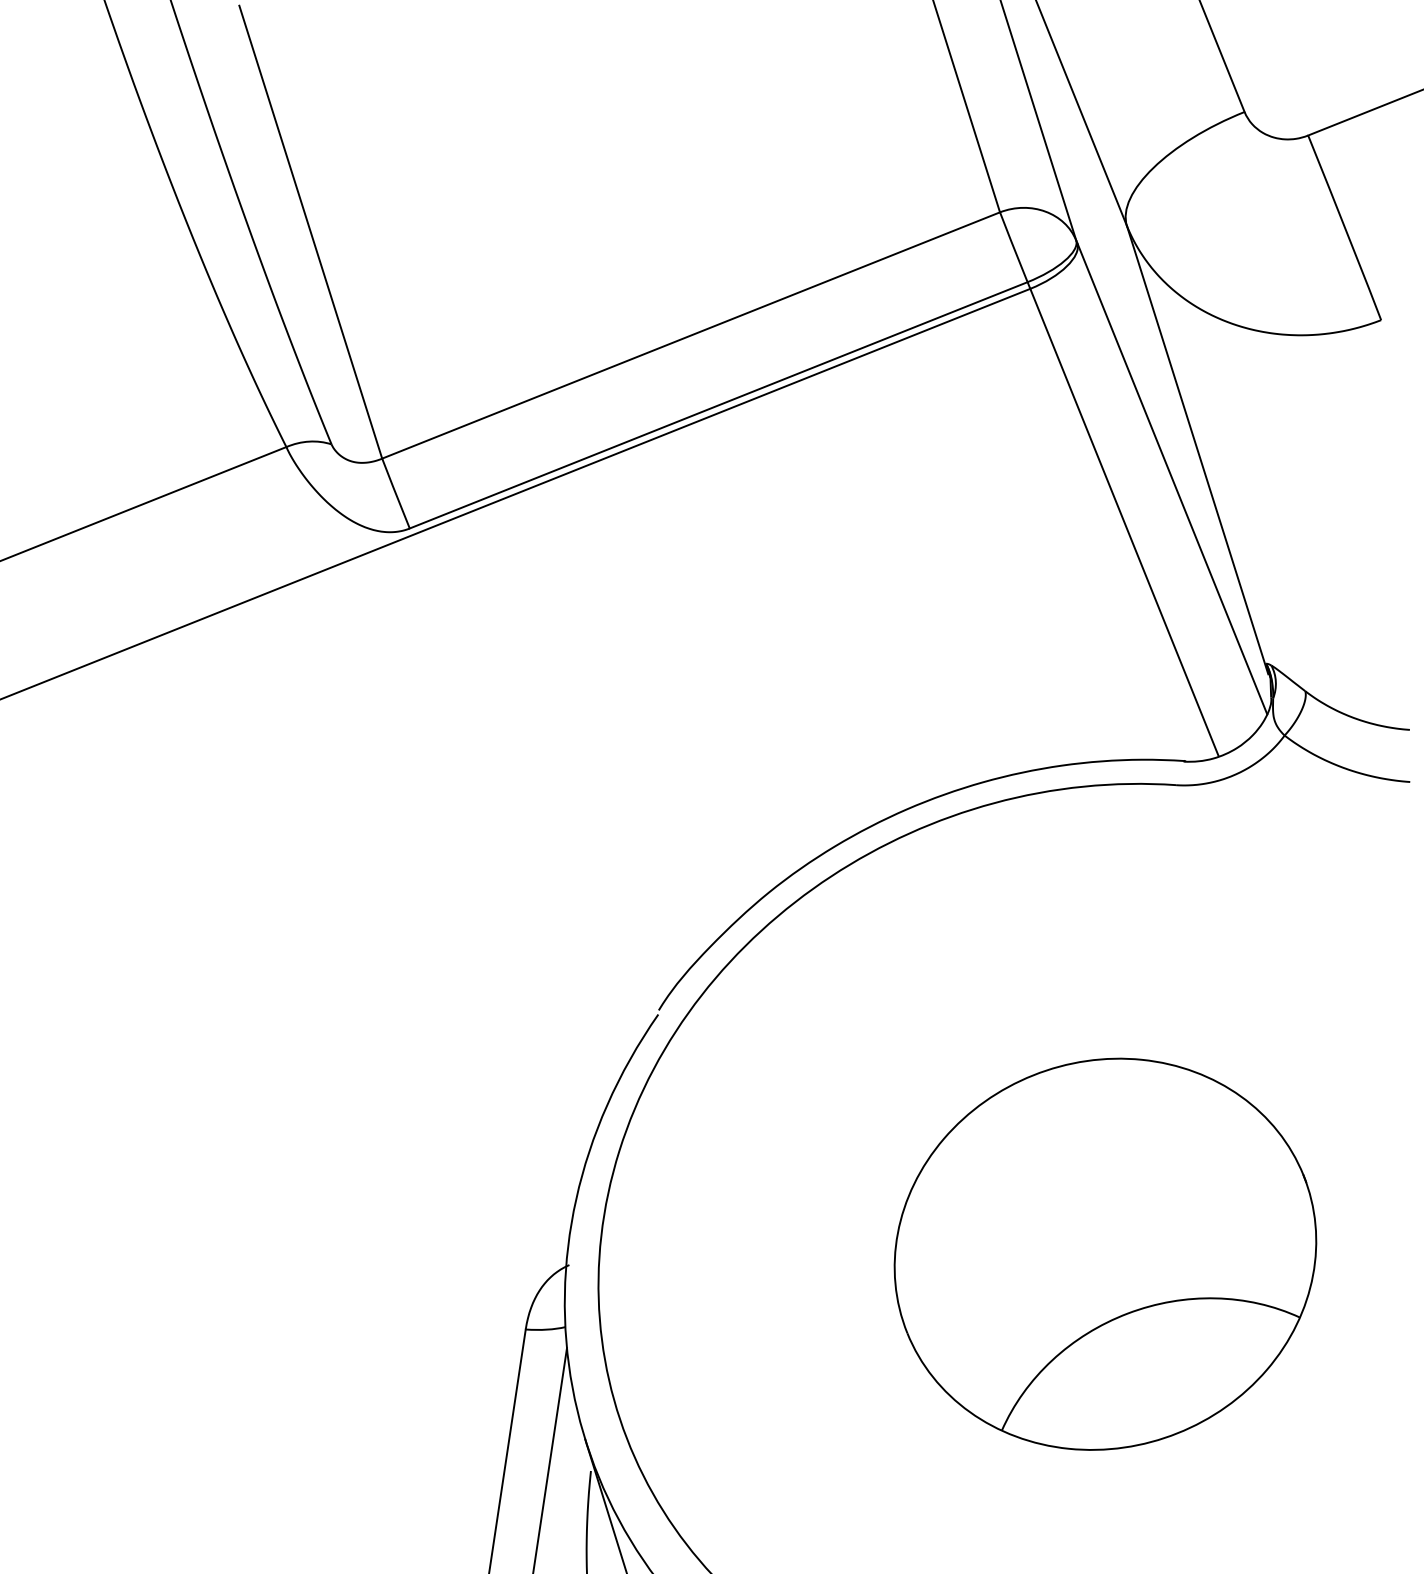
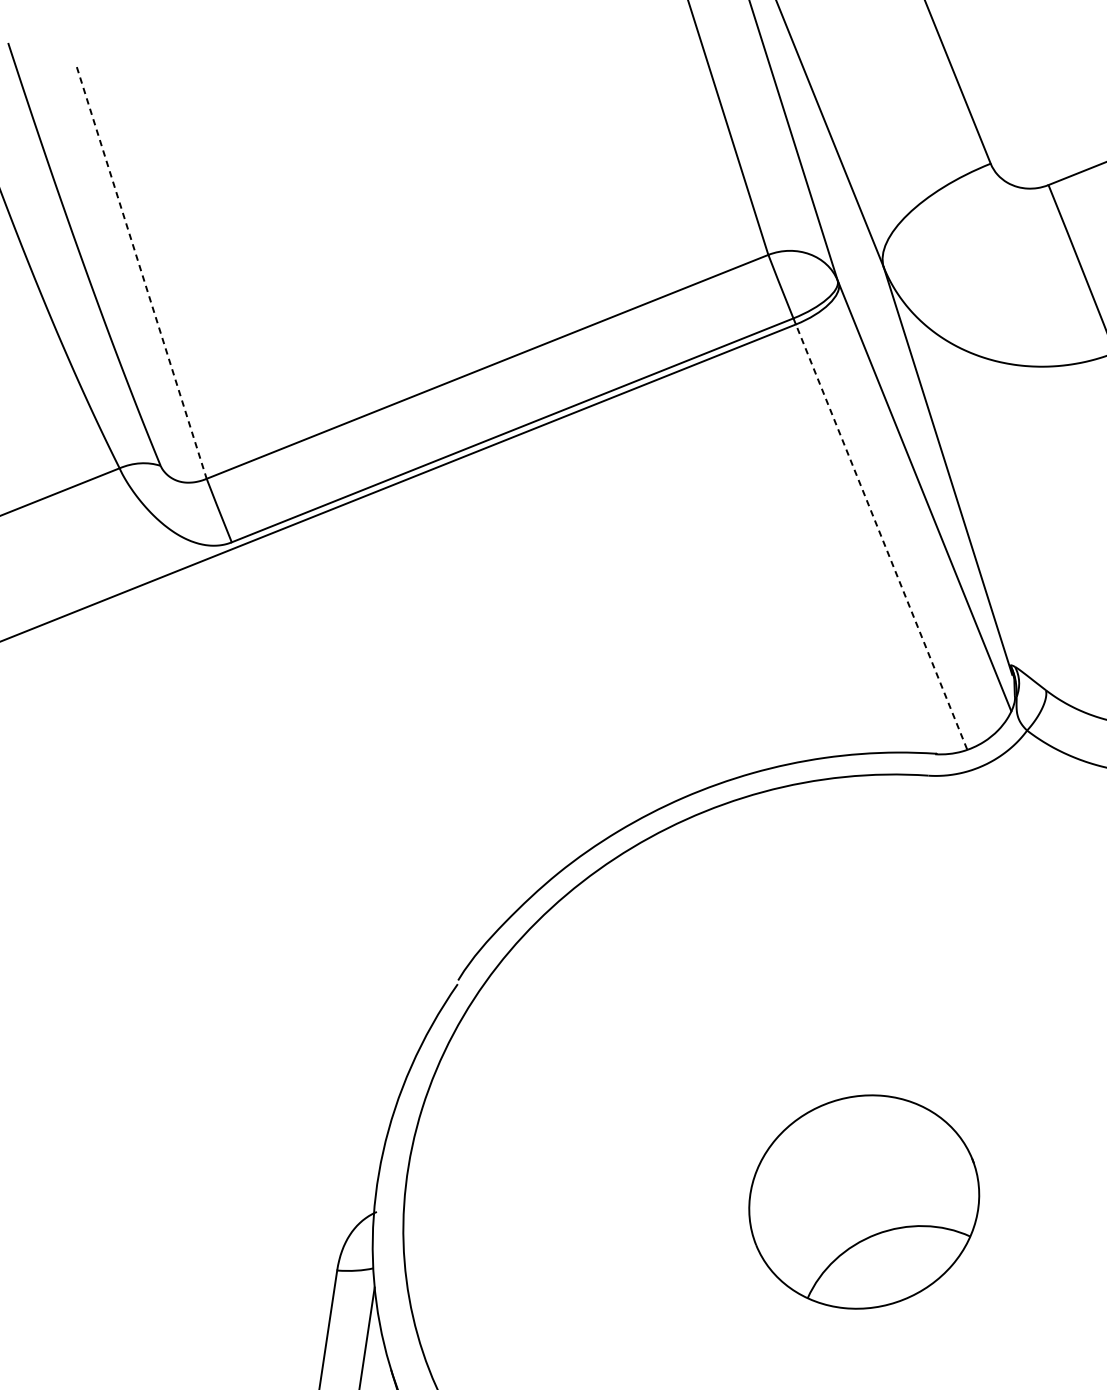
line: (310, 232) -> (141, 273), solid -> dashed
line: (1124, 522) -> (881, 536), solid -> dashed
part: (1105, 1253) -> (864, 1201), size x0.6

